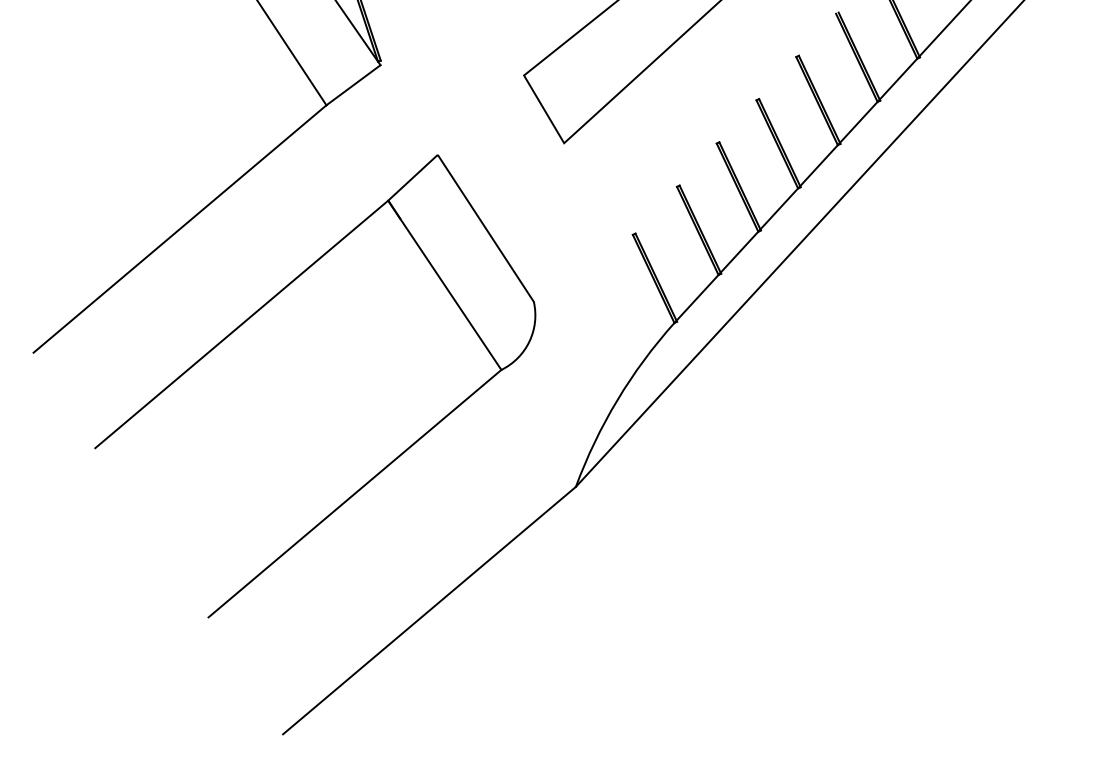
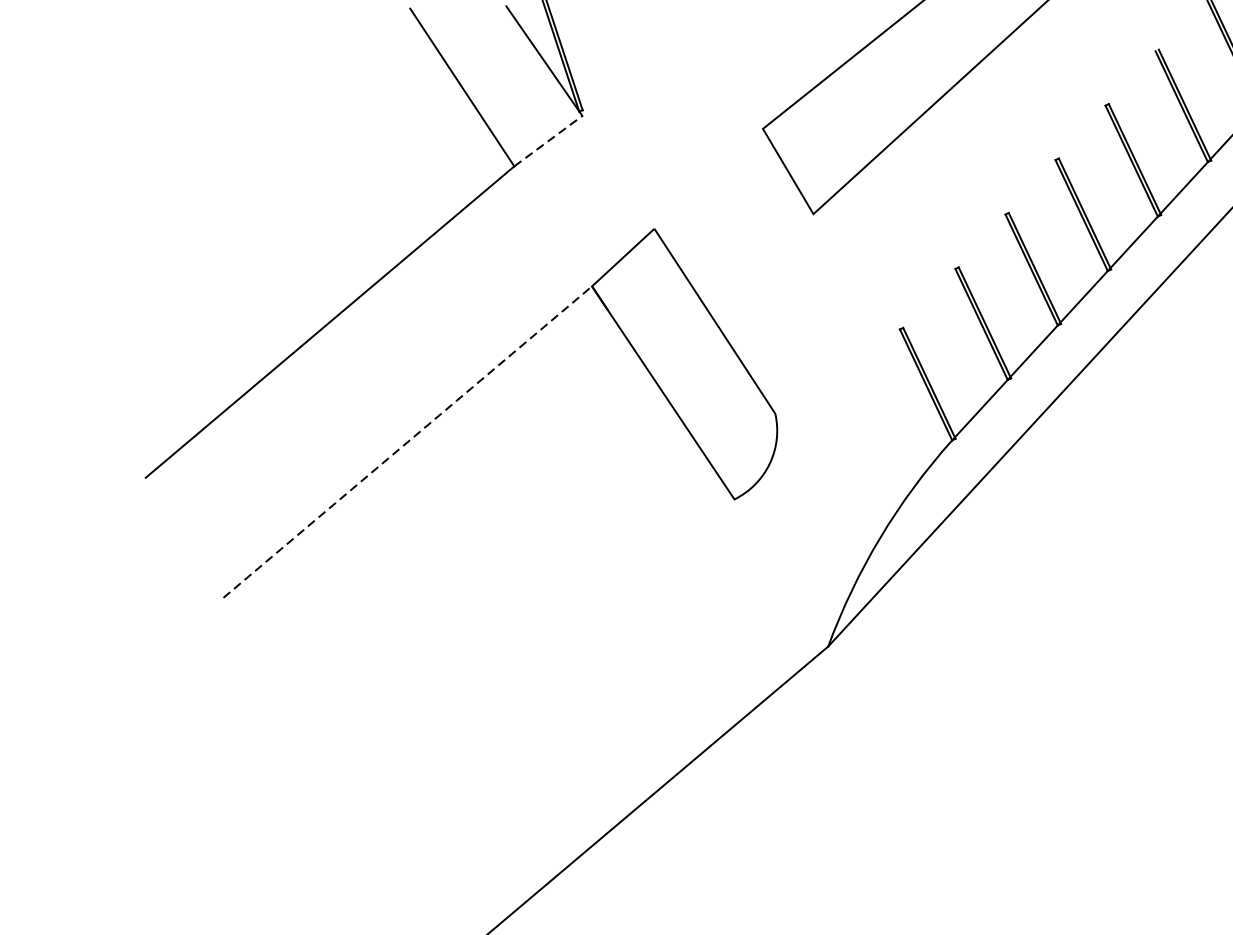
line: (353, 85) -> (548, 141), solid -> dashed
line: (241, 324) -> (407, 442), solid -> dashed
line: (354, 493) -> (549, 654), removed

